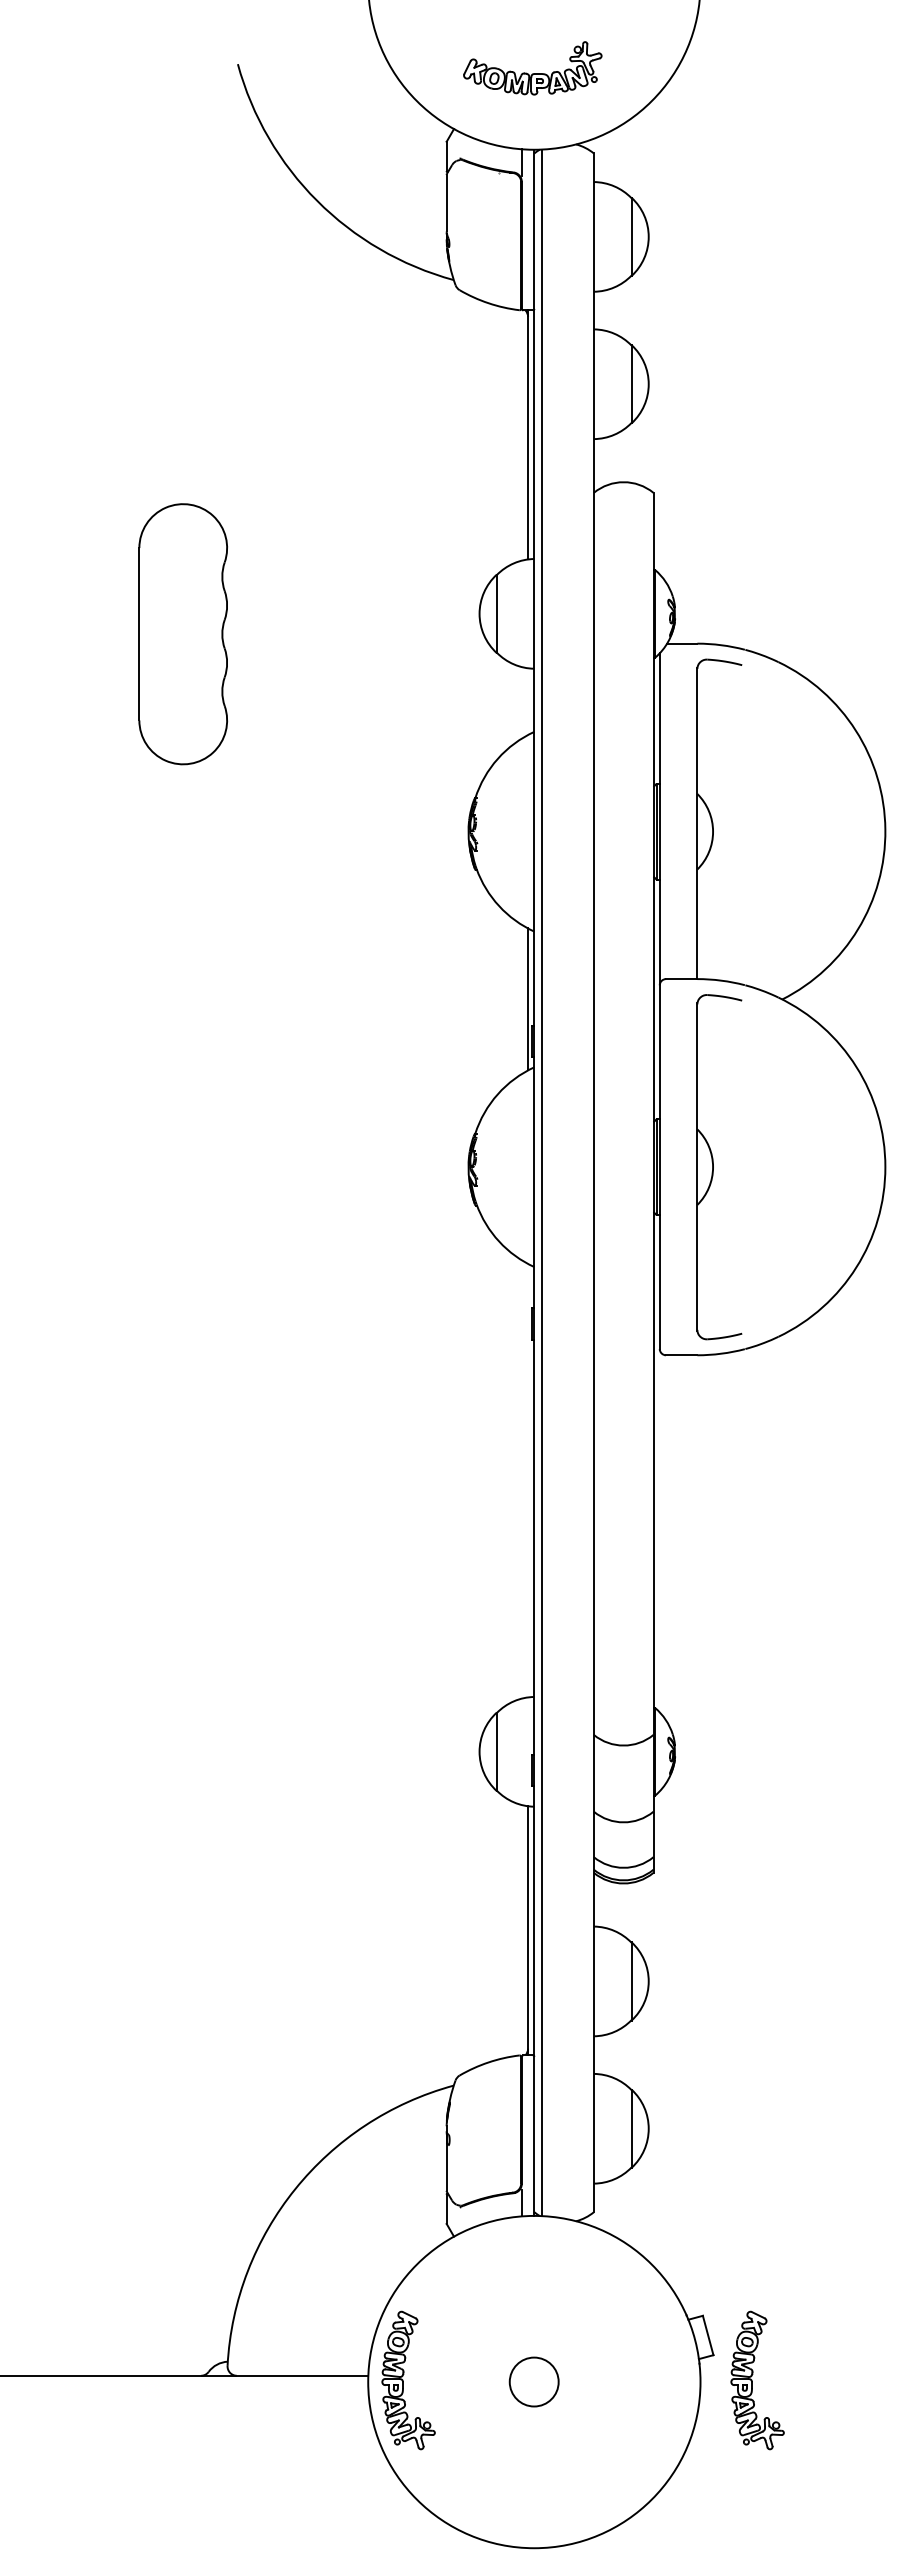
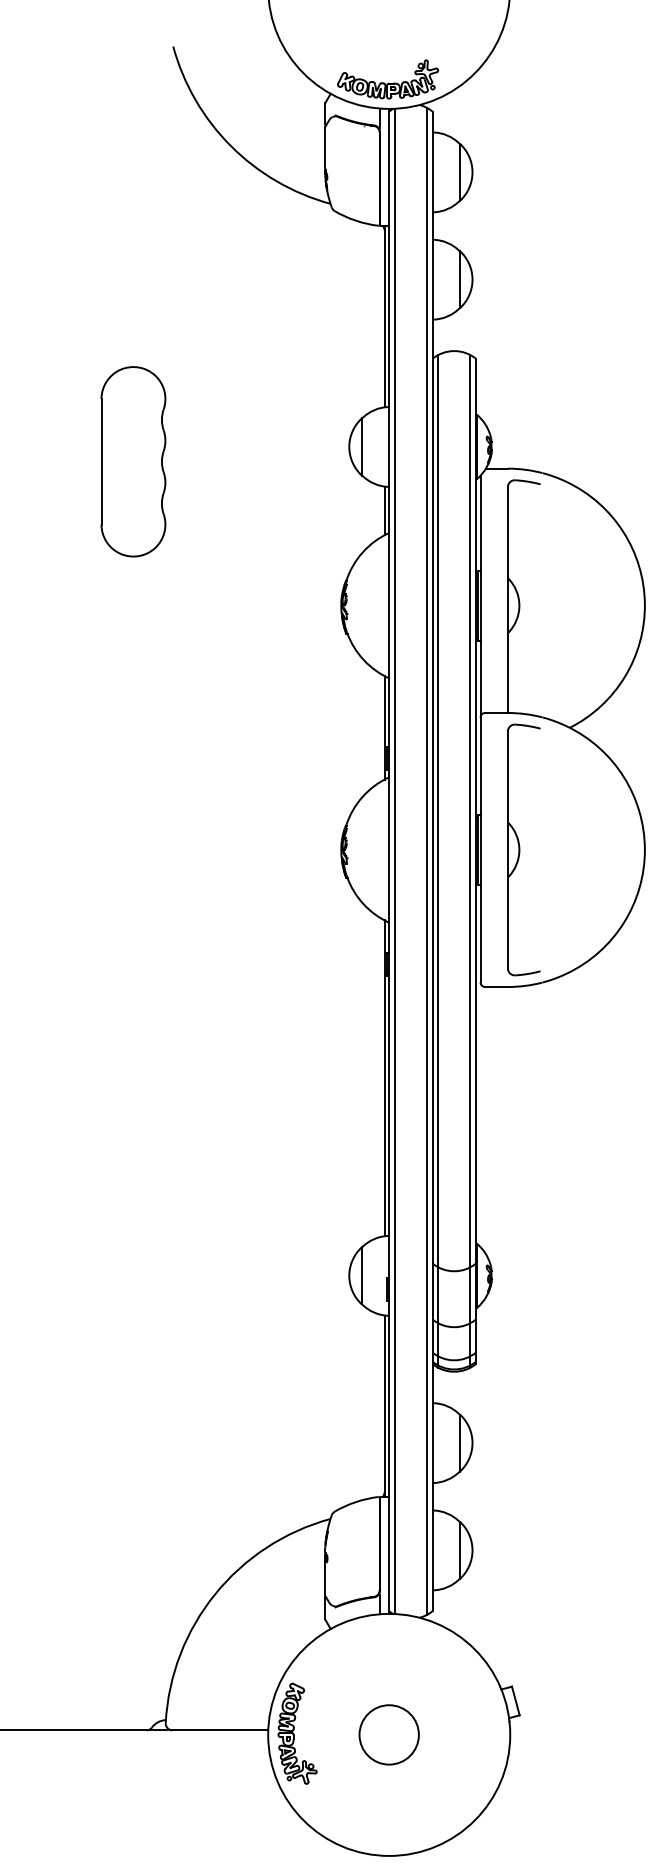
part: (532, 68) -> (387, 79), moved
line: (528, 701) -> (384, 510), added
line: (586, 1182) -> (427, 861), added
line: (601, 1182) -> (438, 861), added
line: (645, 1182) -> (470, 861), added
line: (528, 1480) -> (384, 1078), added
part: (757, 2380) -> (551, 1733), removed
circle: (533, 2381) -> (388, 1734), size x1.67

